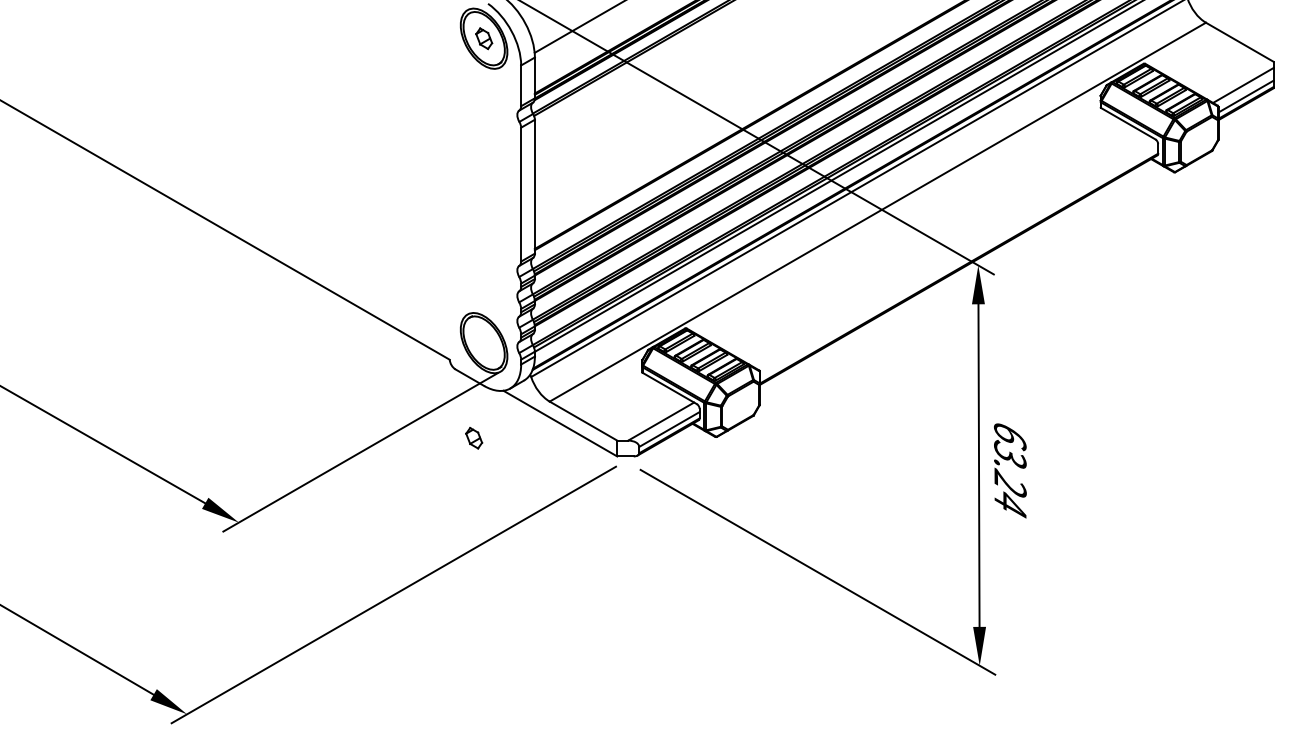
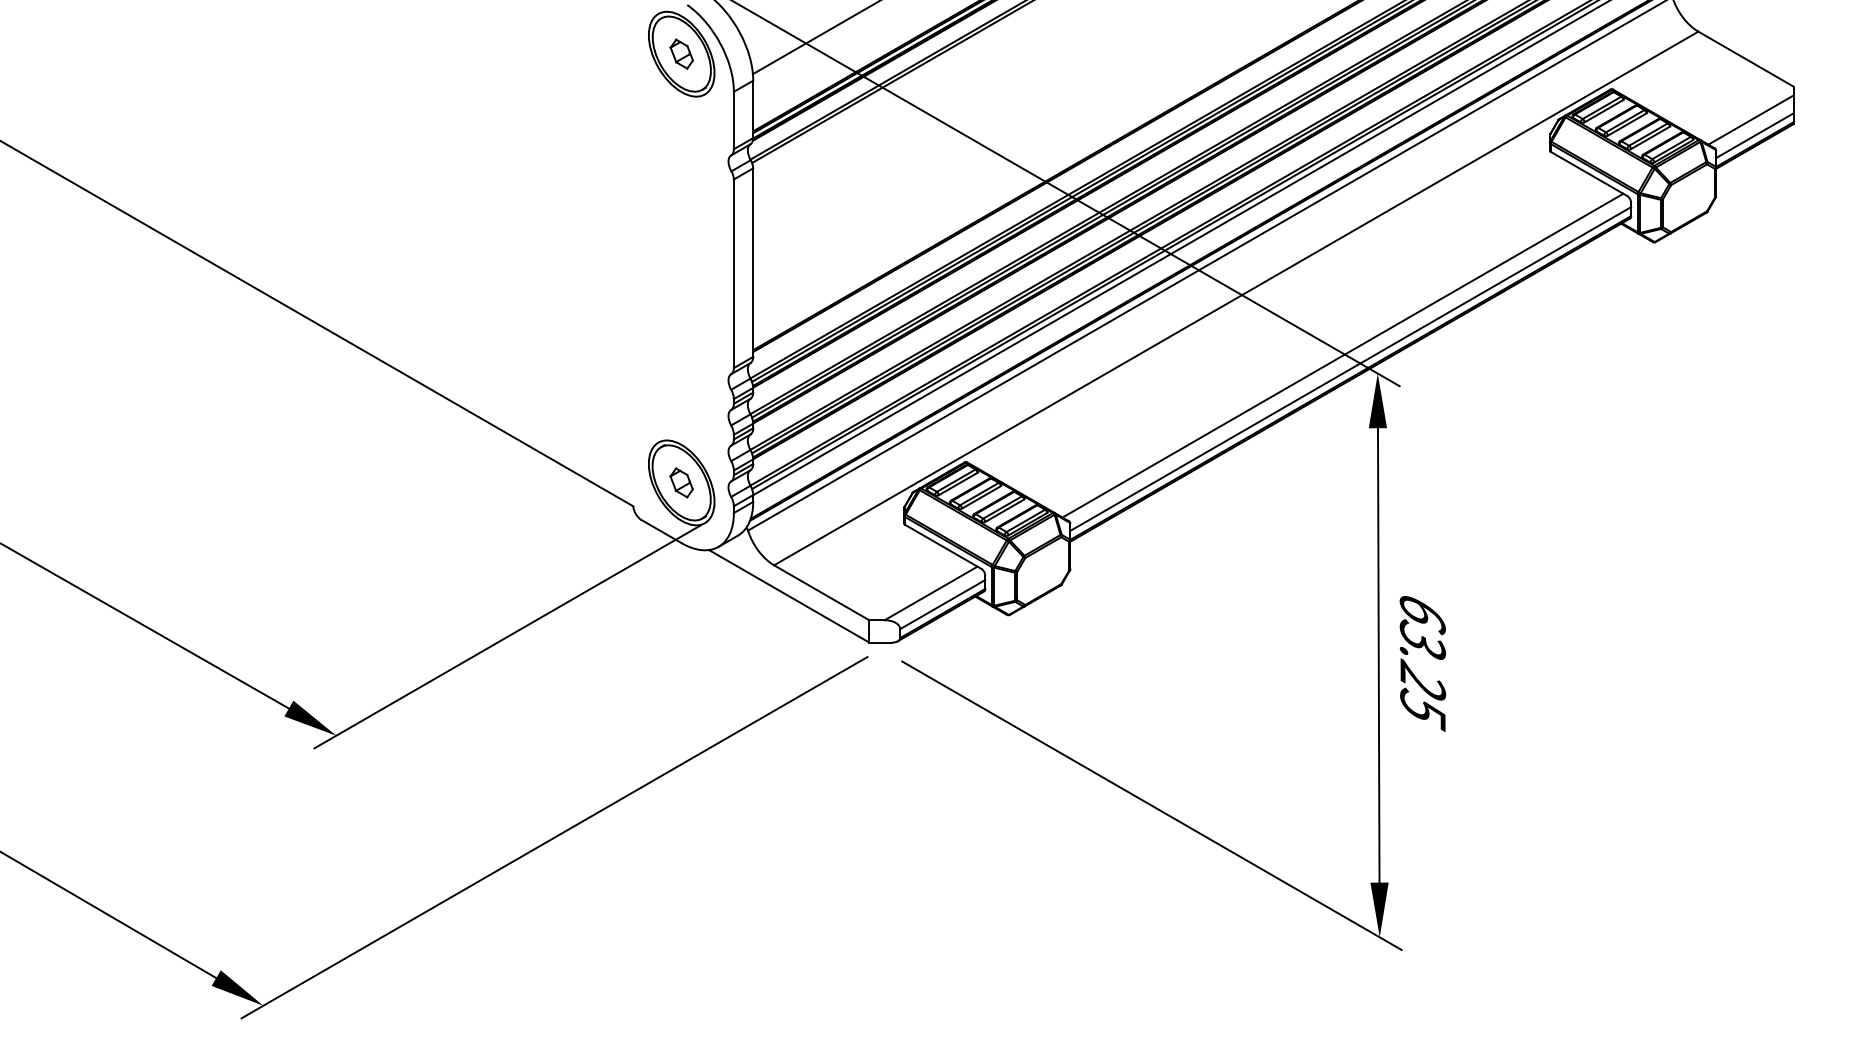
line: (953, 252) -> (1342, 355), added
line: (958, 261) -> (1350, 368), added
part: (474, 437) -> (681, 482), moved
text: (1010, 503) -> (1422, 709), 63.24 -> 63.25

